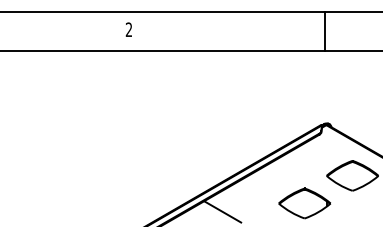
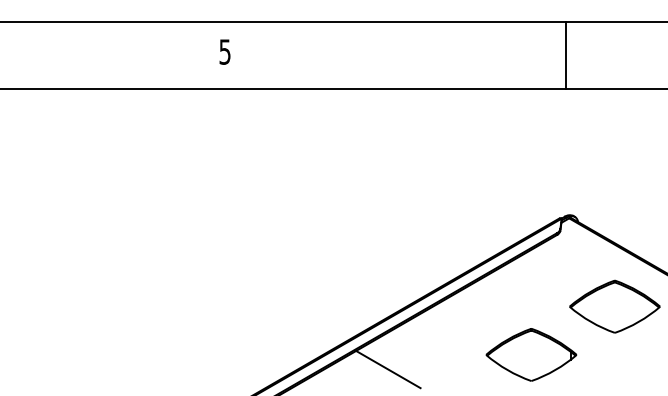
text: (129, 29) -> (225, 51), 2 -> 5

